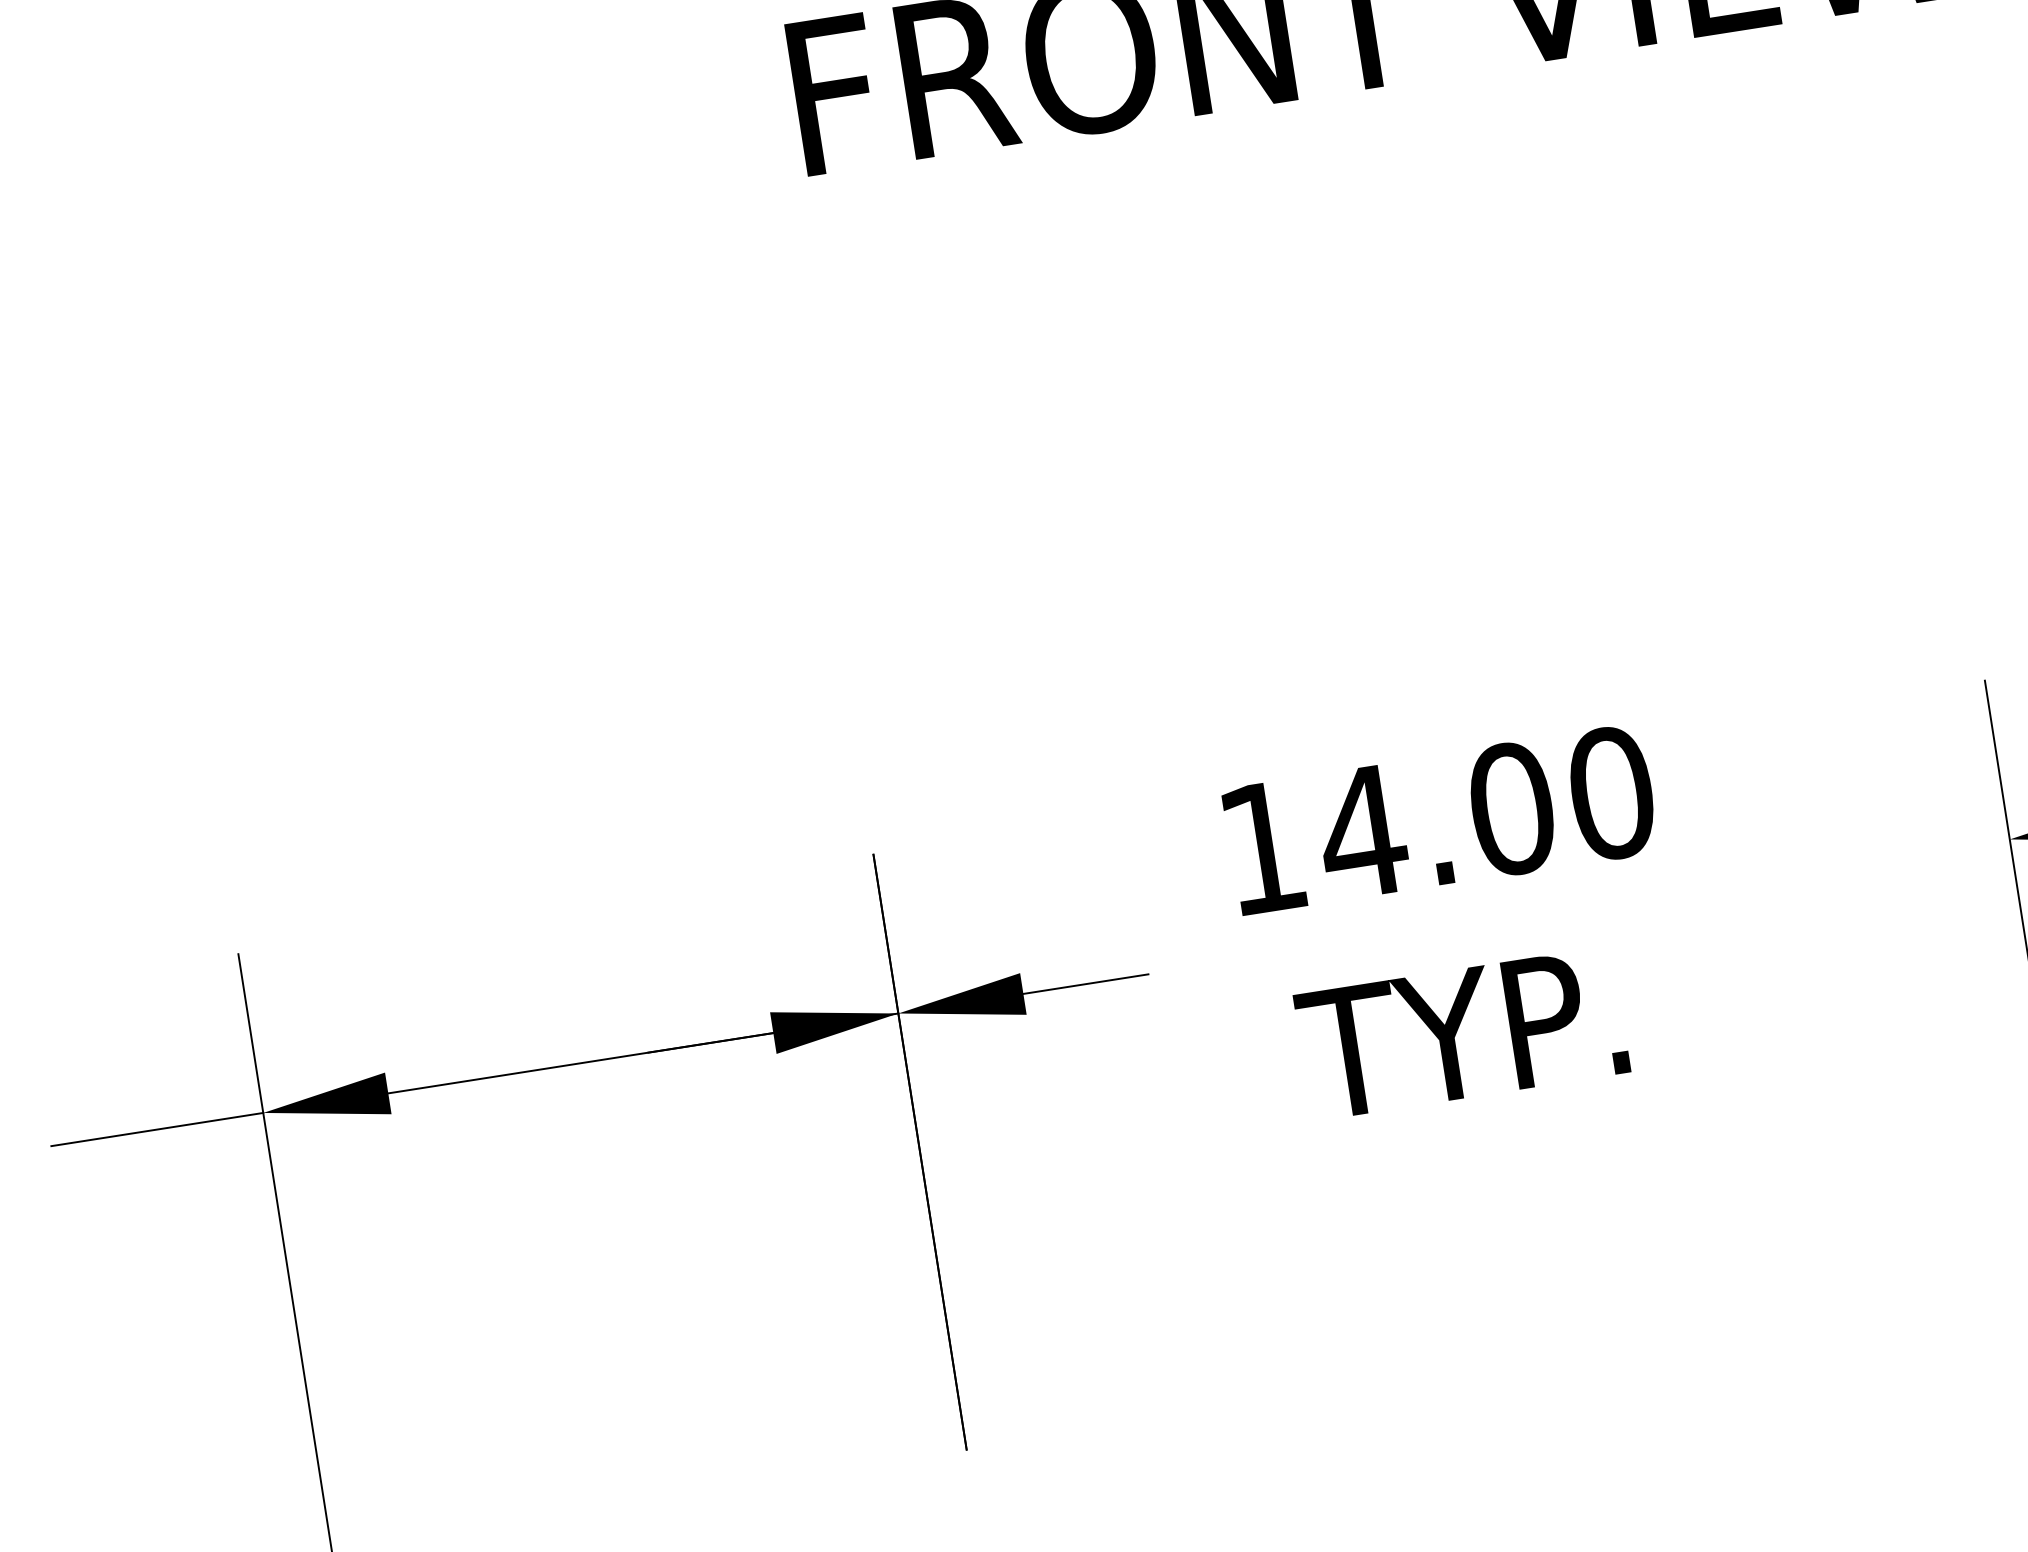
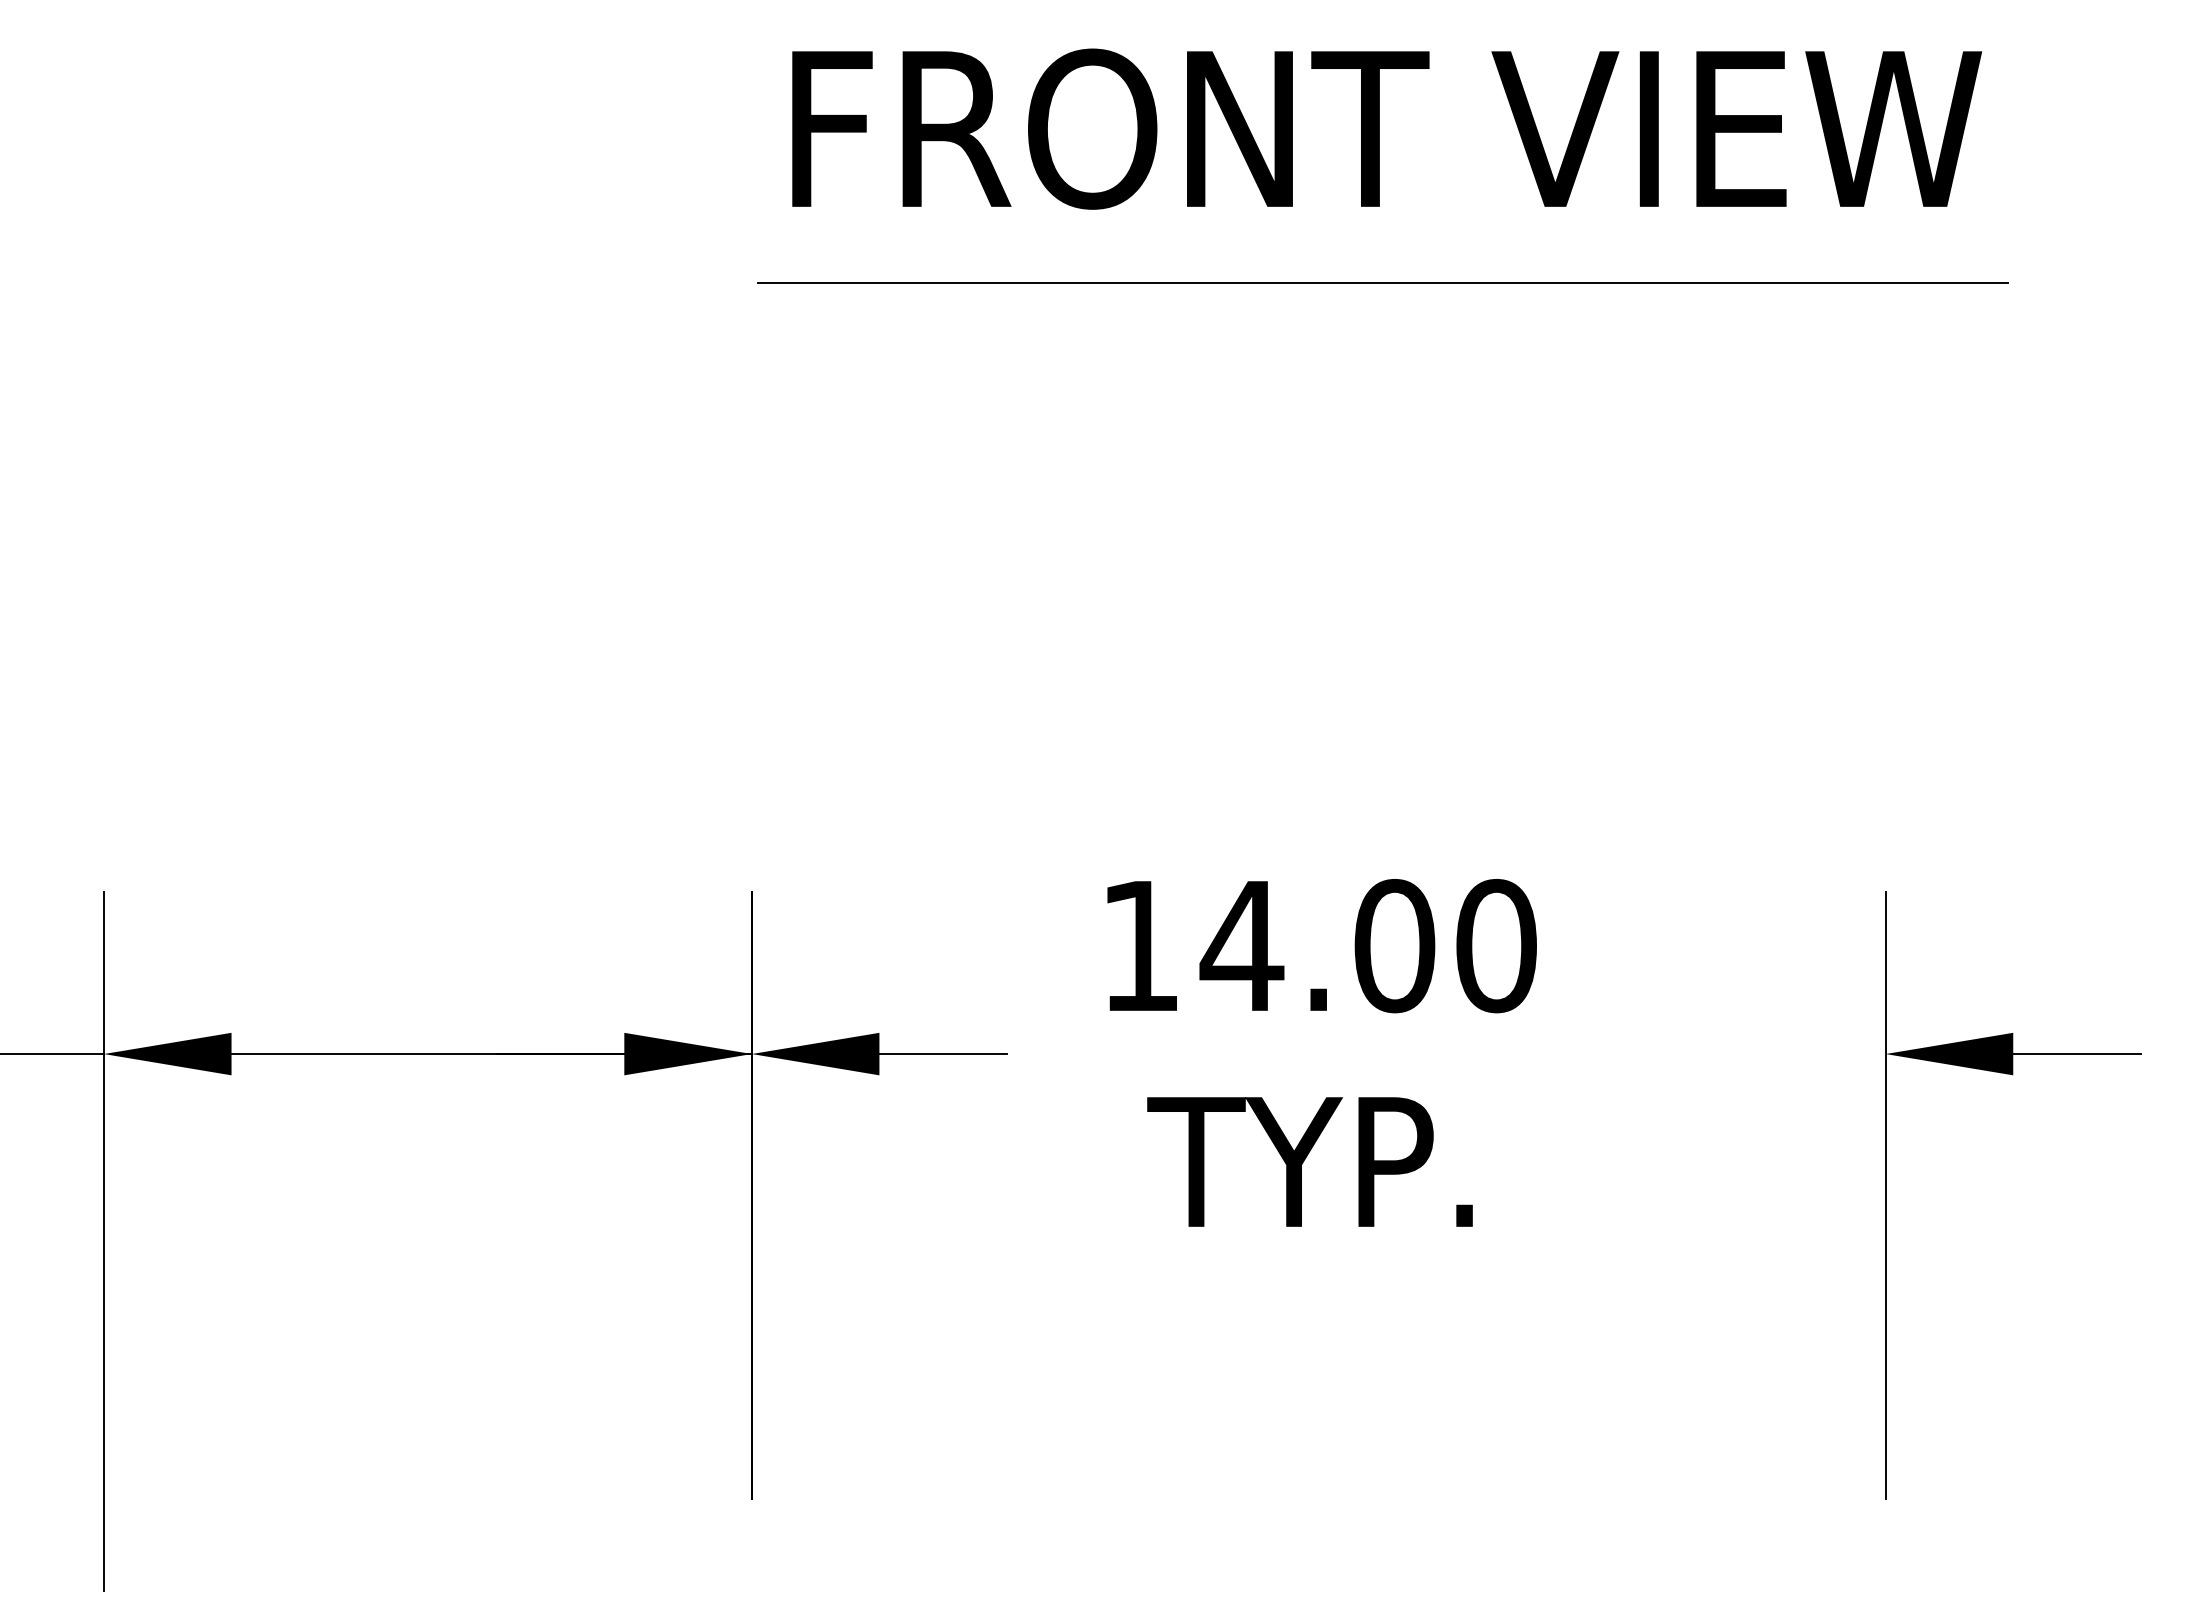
line: (1398, 160) -> (1382, 282), added

